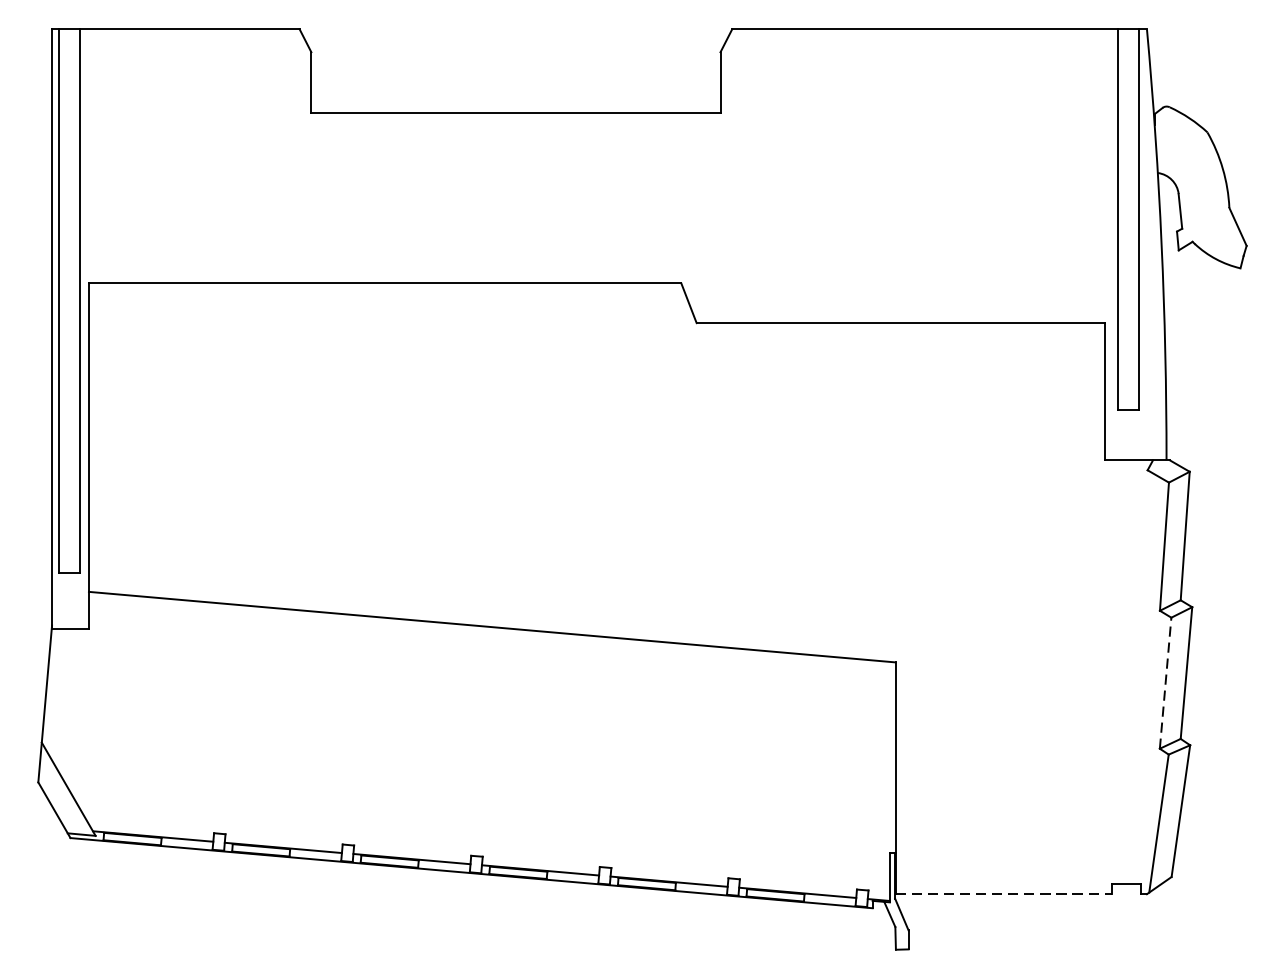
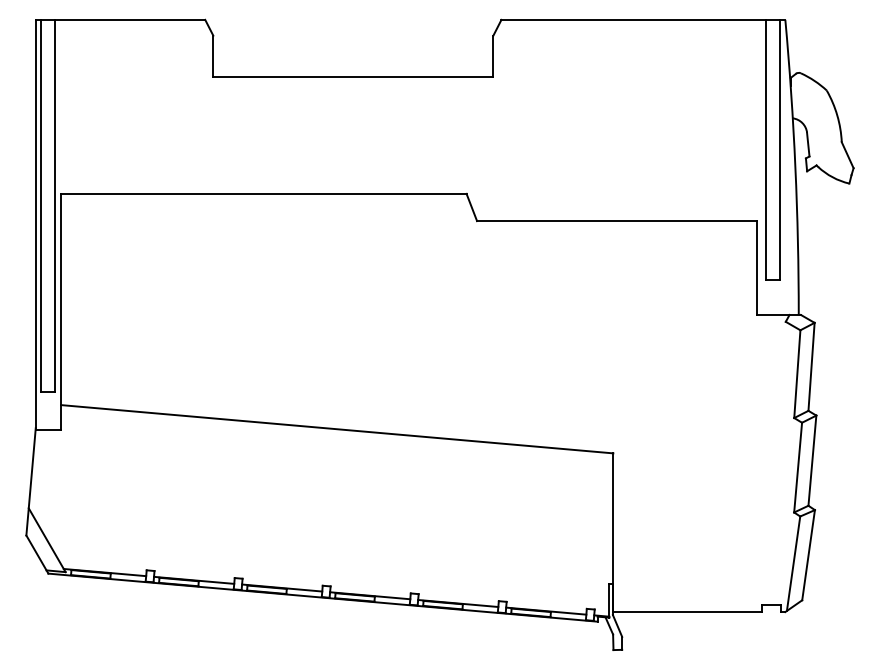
line: (1166, 683) -> (798, 467), dashed -> solid
line: (1005, 894) -> (688, 612), dashed -> solid

